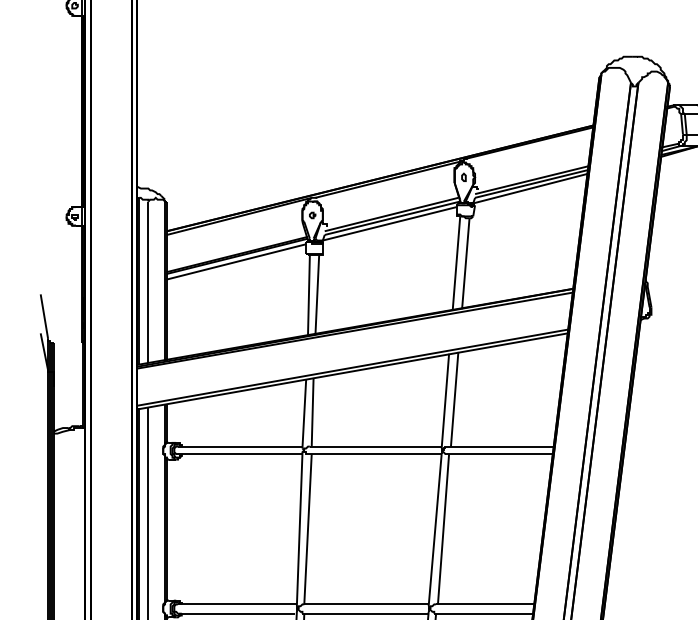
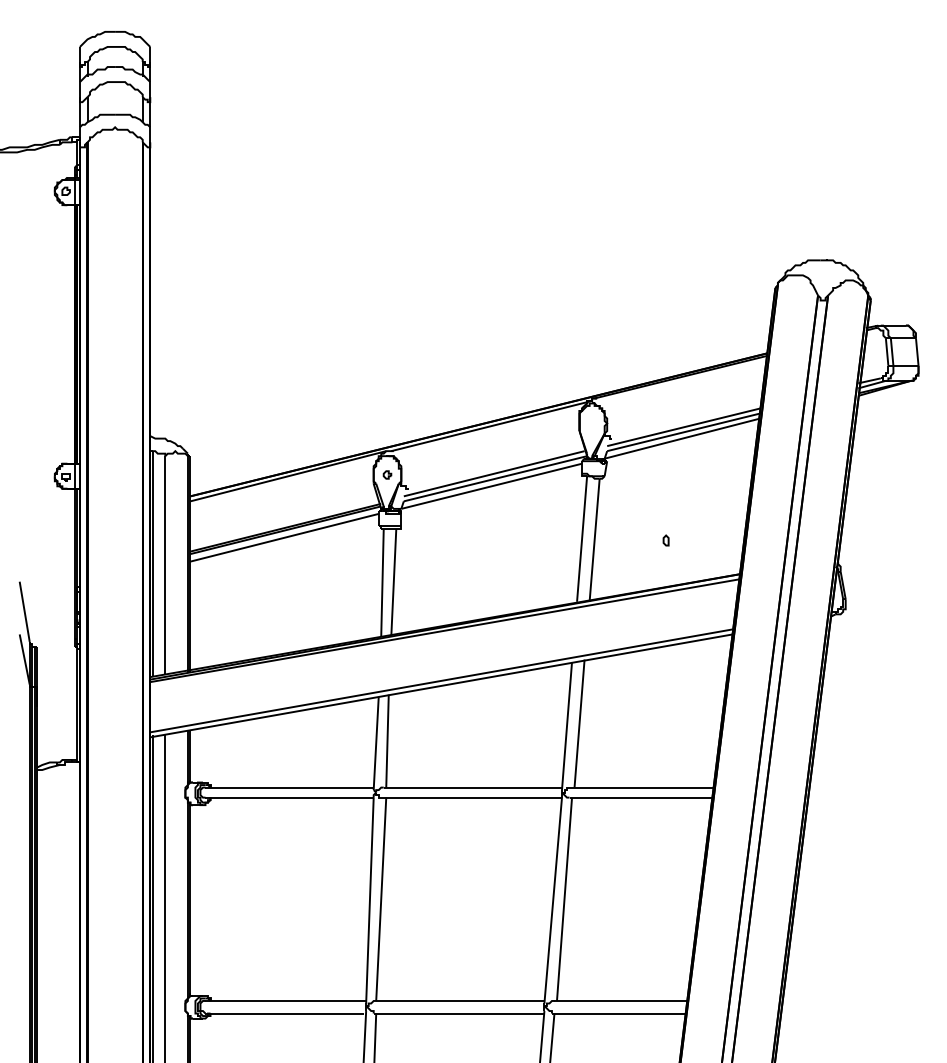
part: (463, 177) -> (665, 540), moved

